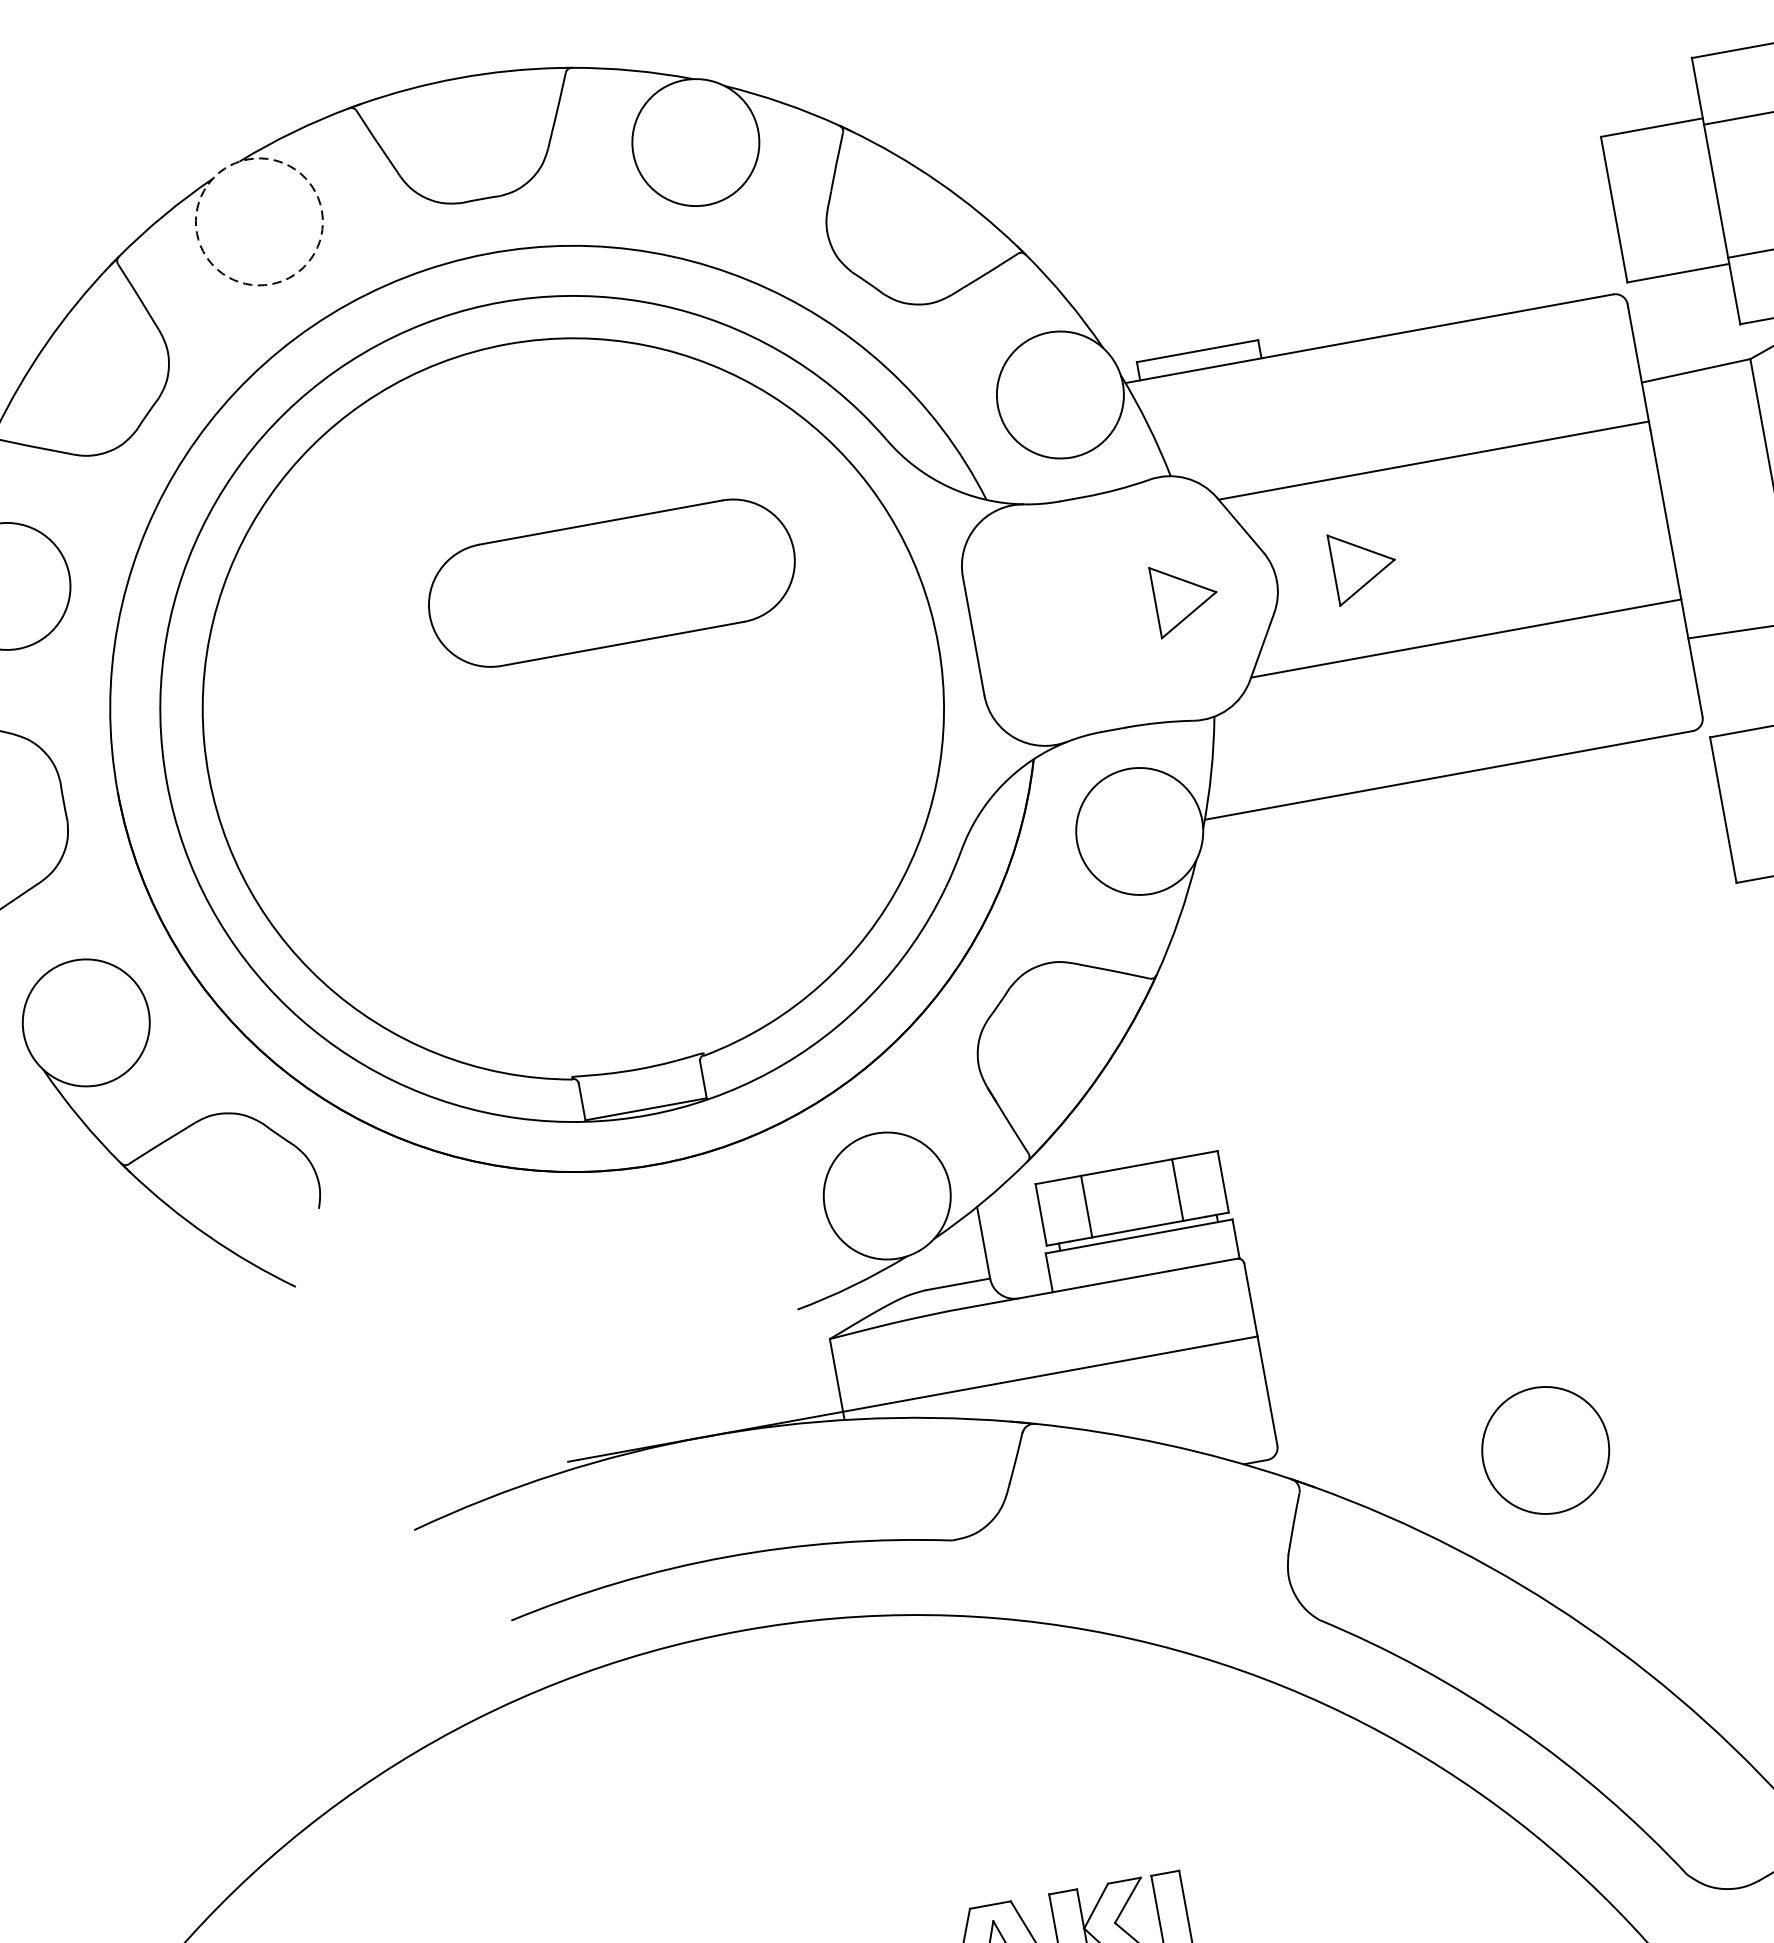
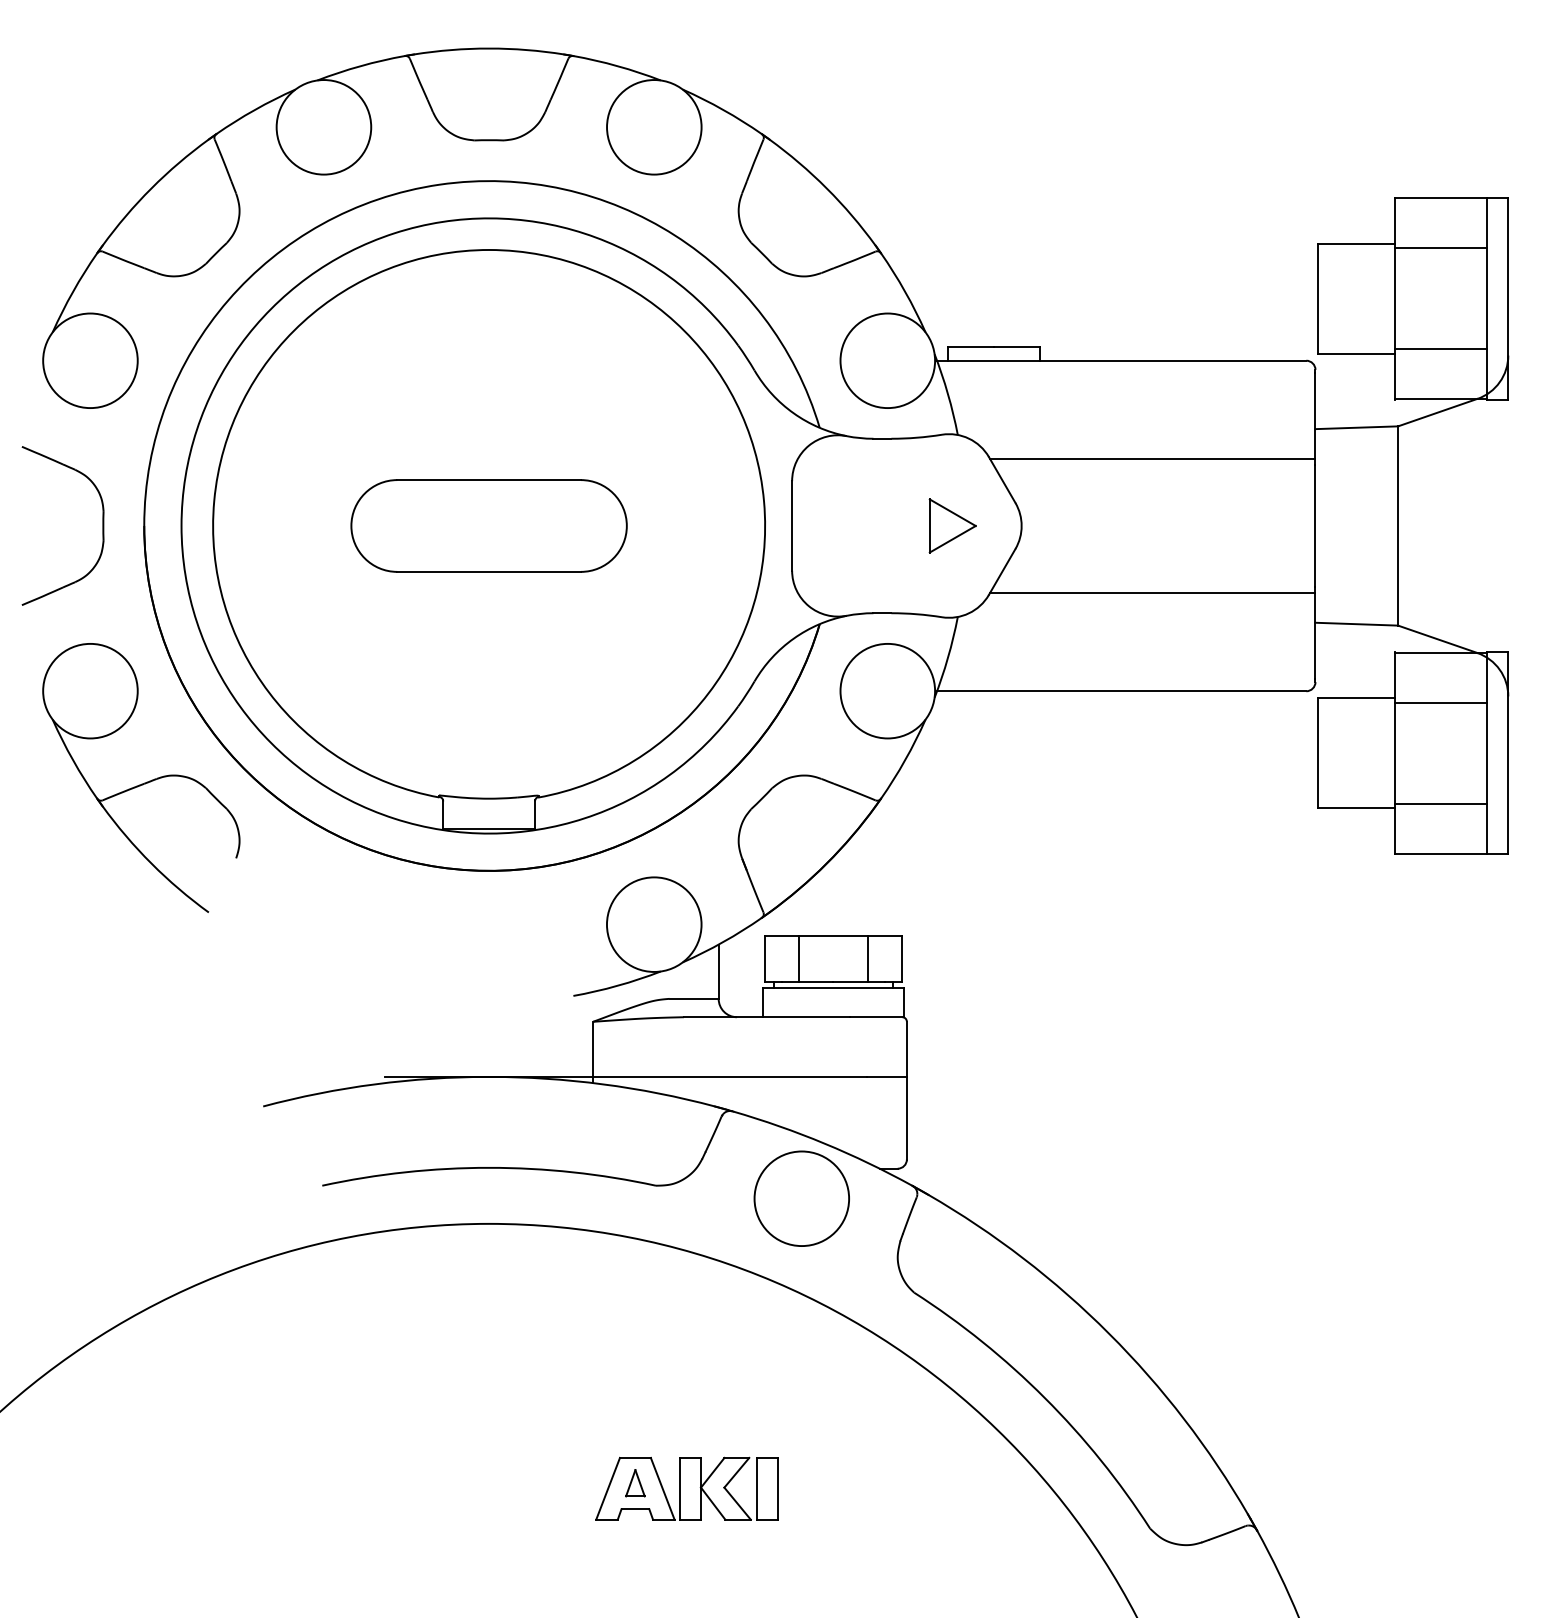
circle: (258, 222) -> (323, 127), dashed -> solid
part: (1363, 564) -> (1087, 525), removed
part: (610, 582) -> (488, 525), moved
circle: (1545, 1450) -> (801, 1198), moved

